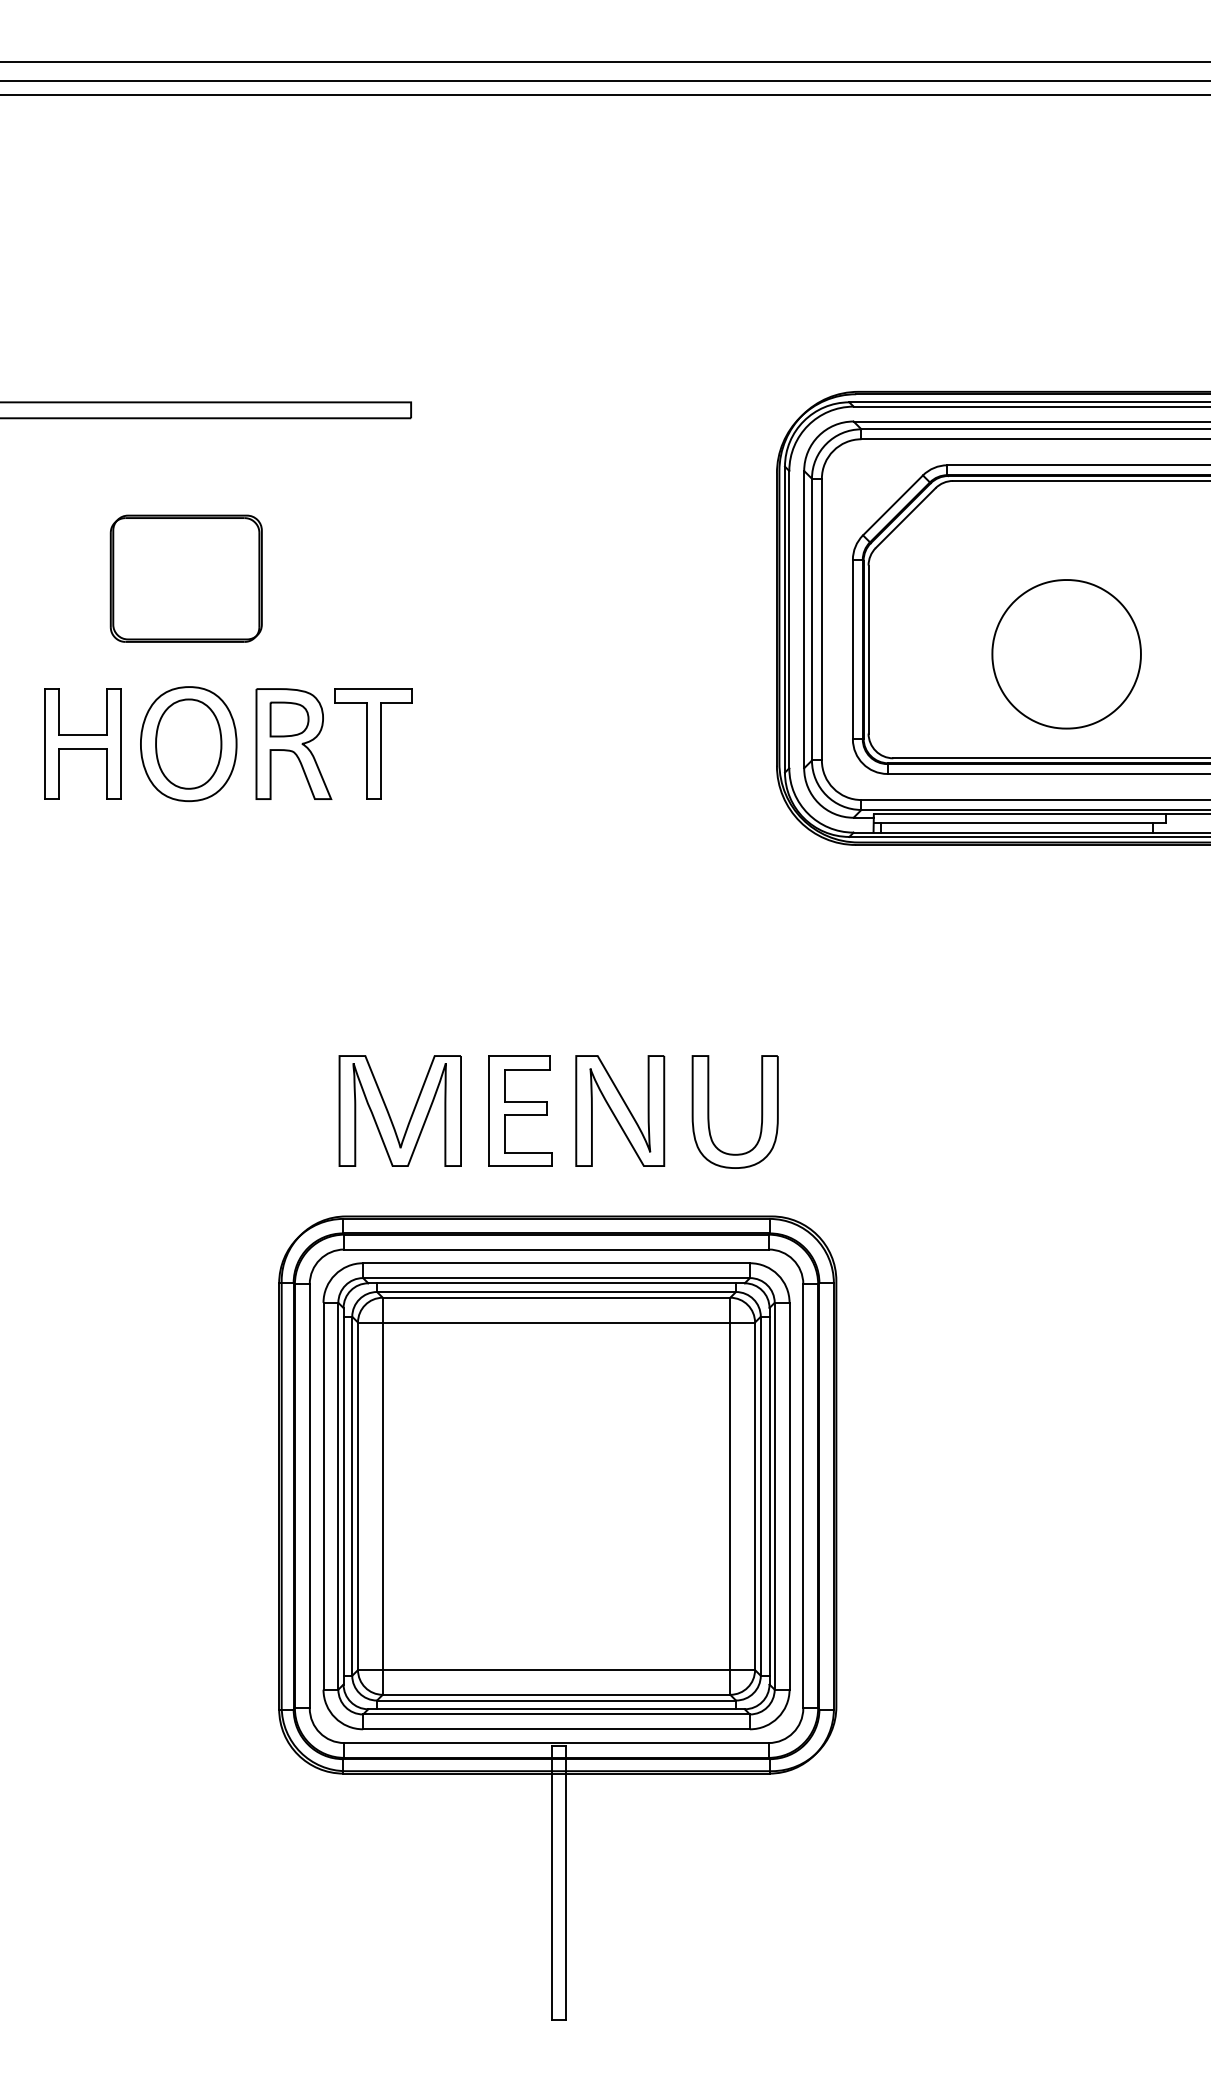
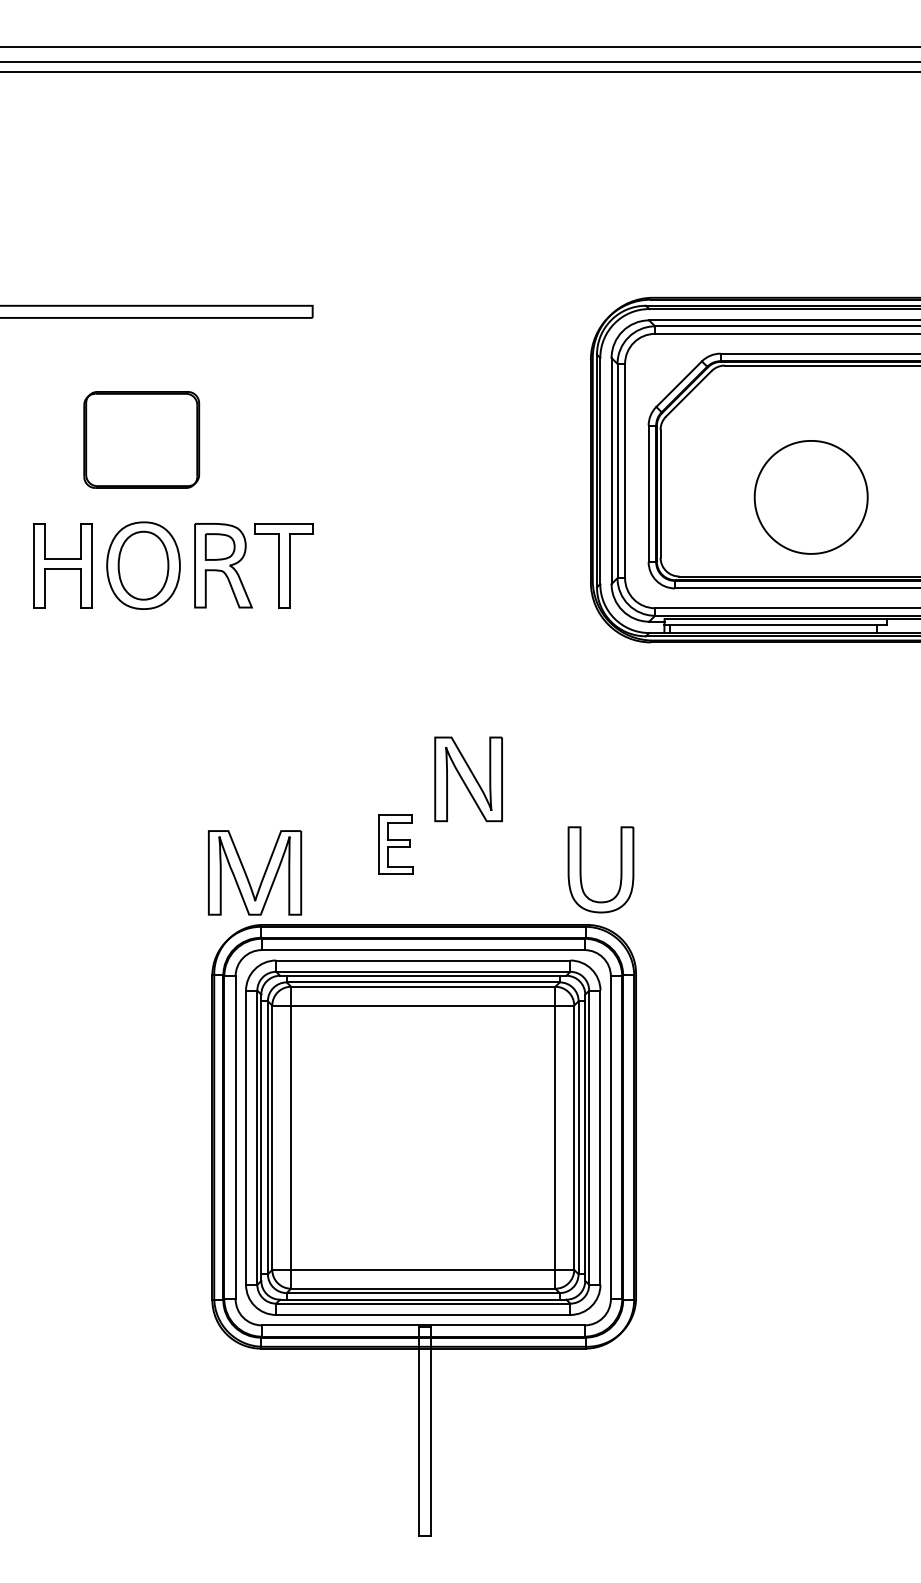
part: (520, 1110) -> (395, 844), size x0.7
part: (620, 1110) -> (468, 778), moved
part: (709, 1111) -> (581, 869), moved
part: (389, 1112) -> (246, 874), moved

